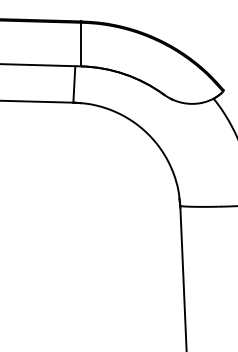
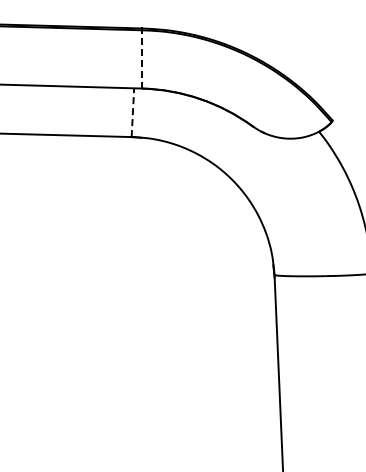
line: (81, 43) -> (142, 58), solid -> dashed
line: (74, 84) -> (132, 112), solid -> dashed

